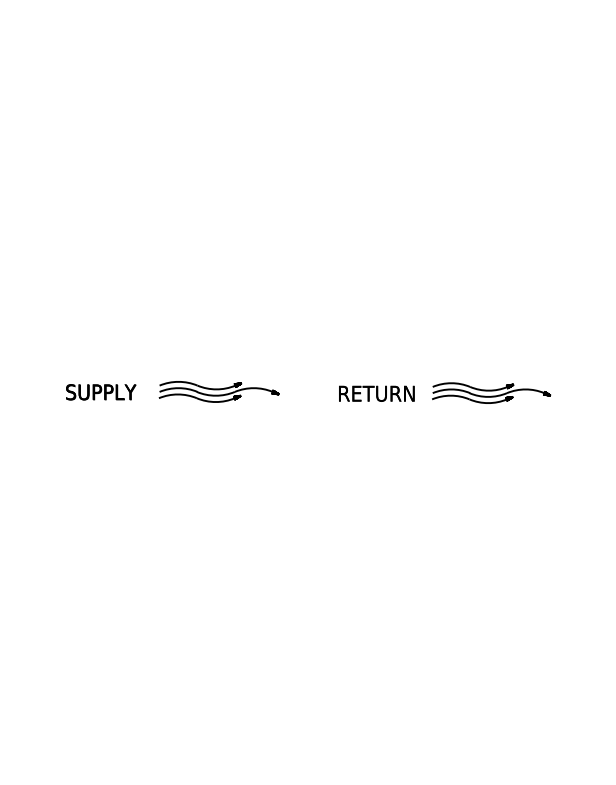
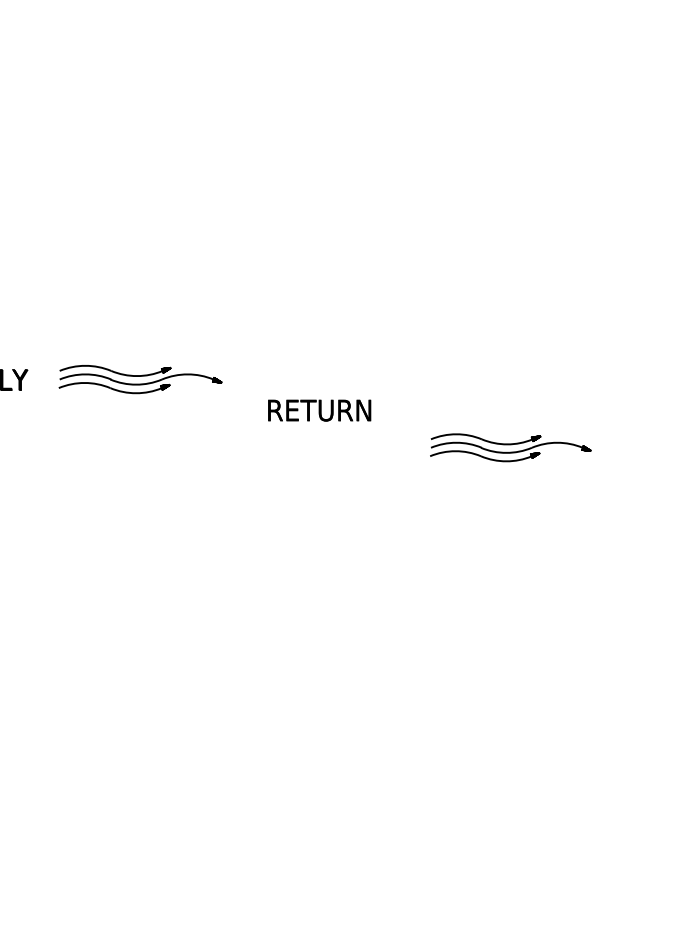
part: (491, 392) -> (510, 446), moved
text: (376, 393) -> (319, 410), moved

